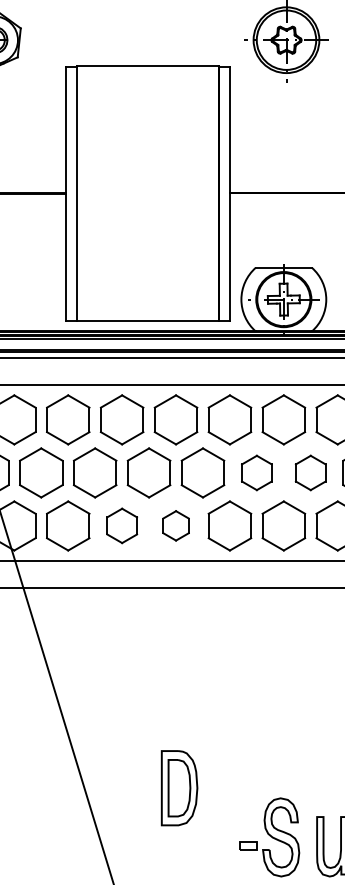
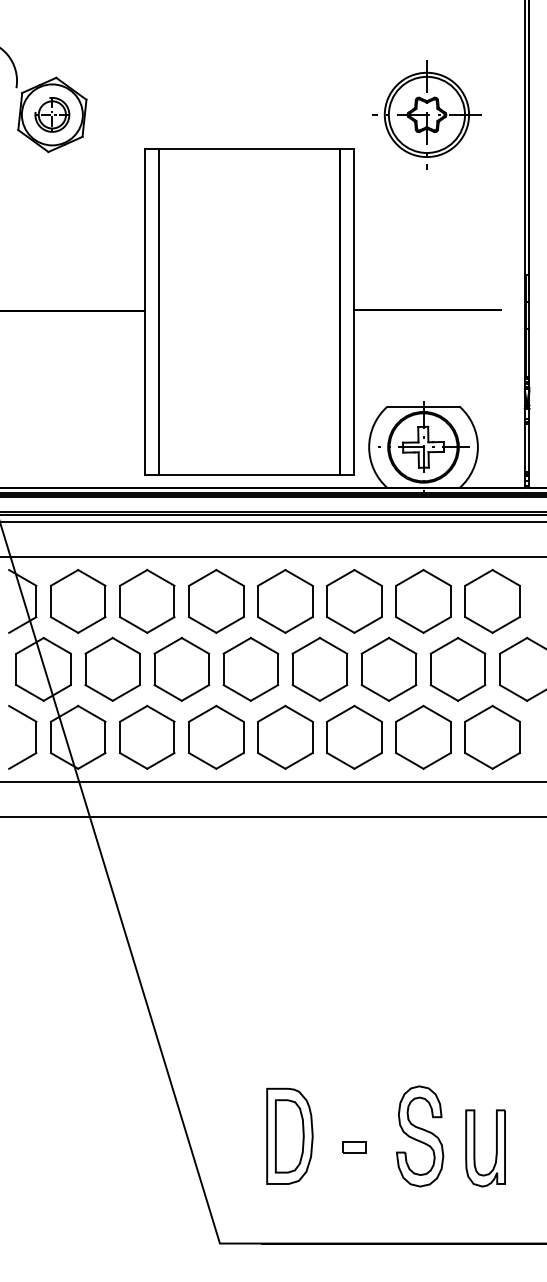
part: (256, 473) -> (388, 669), size x1.43
part: (310, 473) -> (457, 669), size x1.43
part: (122, 525) -> (216, 736), size x1.43
part: (176, 525) -> (285, 736), size x1.67
part: (179, 787) -> (289, 1135), moved
part: (248, 846) -> (354, 1147), moved

